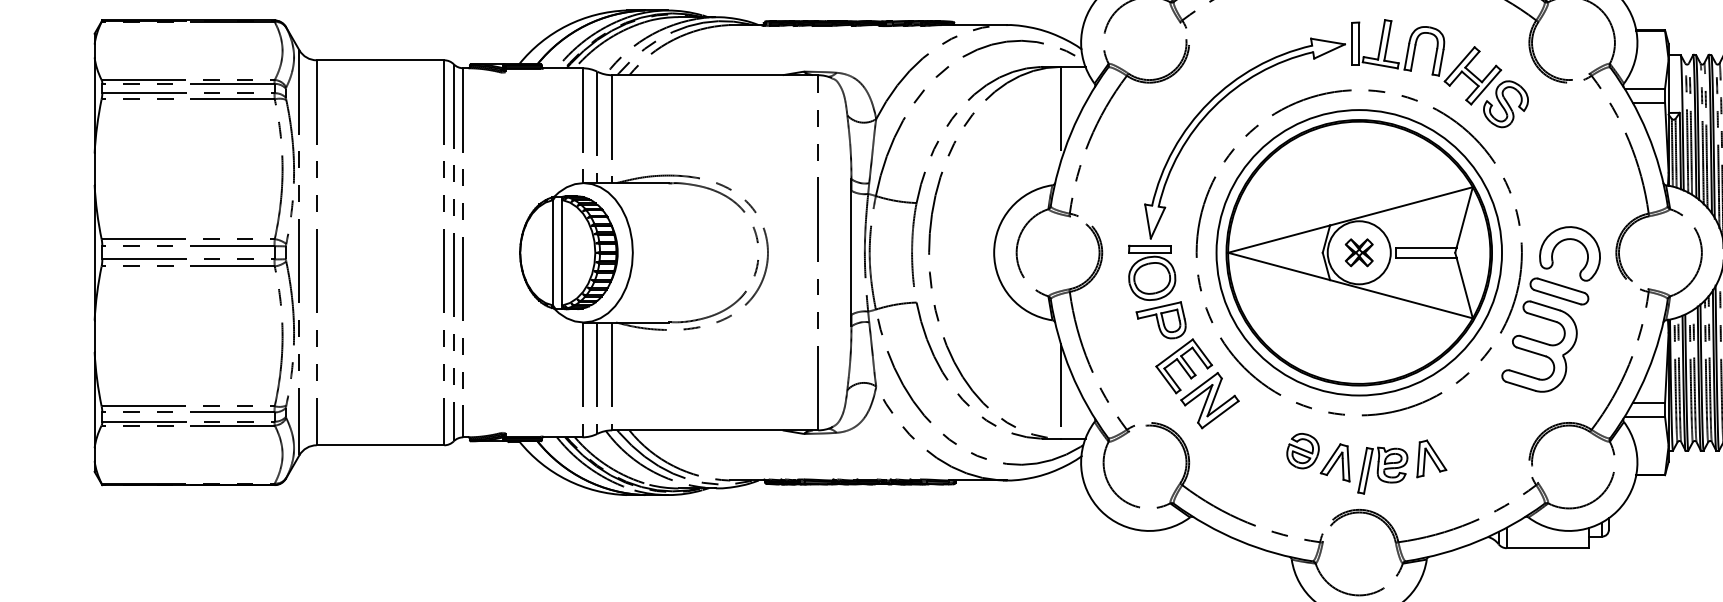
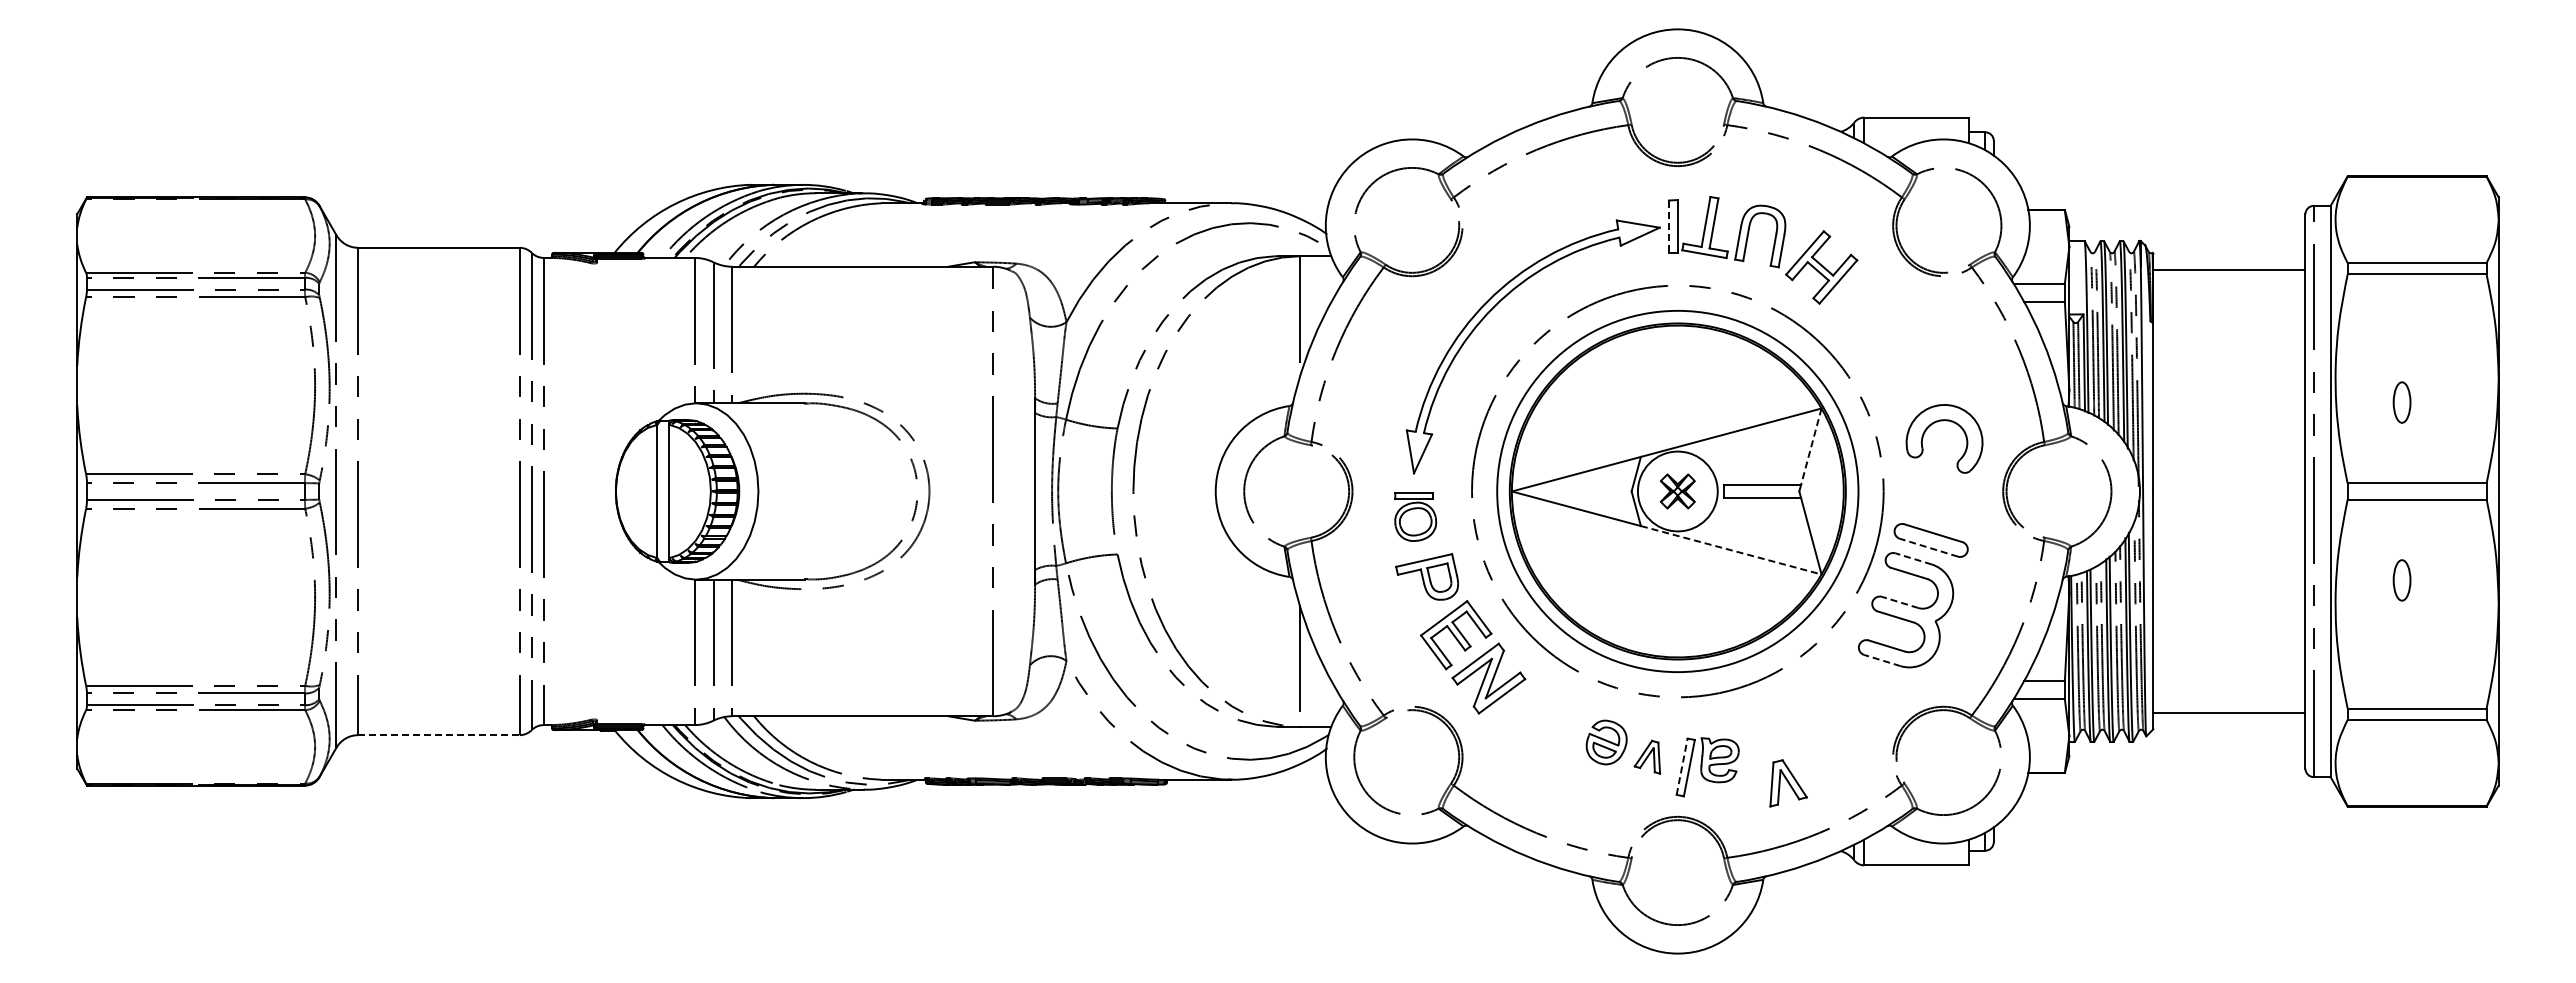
line: (1351, 44) -> (1668, 227), solid -> dashed
part: (1505, 104) -> (1863, 303), removed
line: (1464, 217) -> (1811, 446), solid -> dashed
part: (1569, 240) -> (1944, 421), moved
part: (1151, 272) -> (1415, 516), size x0.7
line: (1557, 297) -> (1928, 547), solid -> dashed
line: (1401, 299) -> (1731, 550), solid -> dashed
line: (1545, 305) -> (1913, 558), solid -> dashed
line: (1535, 340) -> (1900, 602), solid -> dashed
line: (1520, 386) -> (1882, 660), solid -> dashed
line: (380, 445) -> (439, 735), solid -> dashed
part: (1431, 459) -> (1788, 783), moved
part: (1335, 462) -> (1647, 756), size x0.7
line: (1362, 470) -> (1682, 766), solid -> dashed

